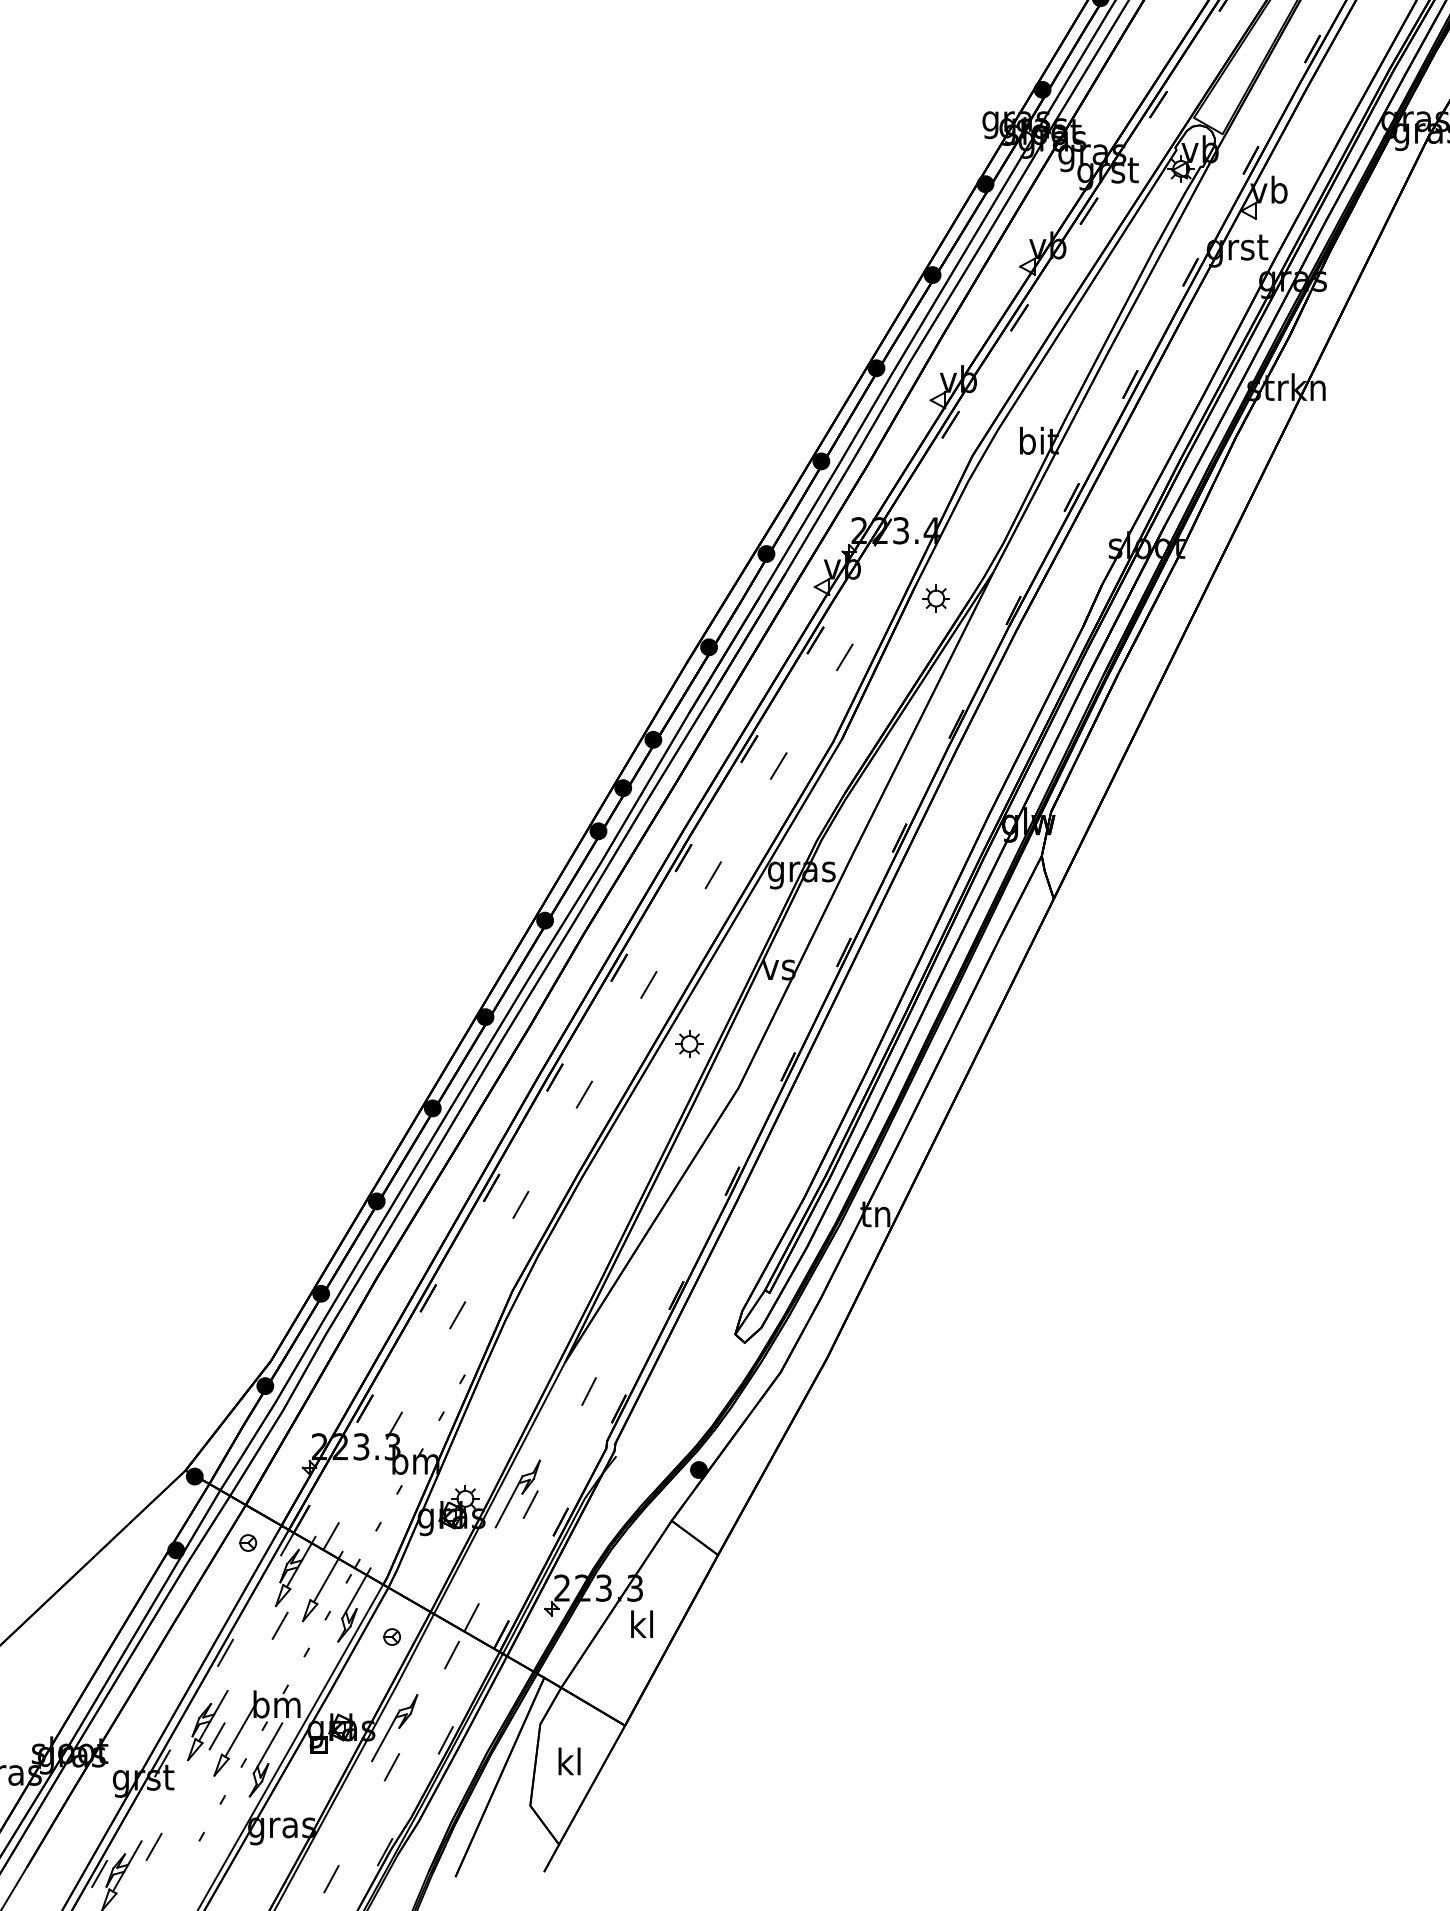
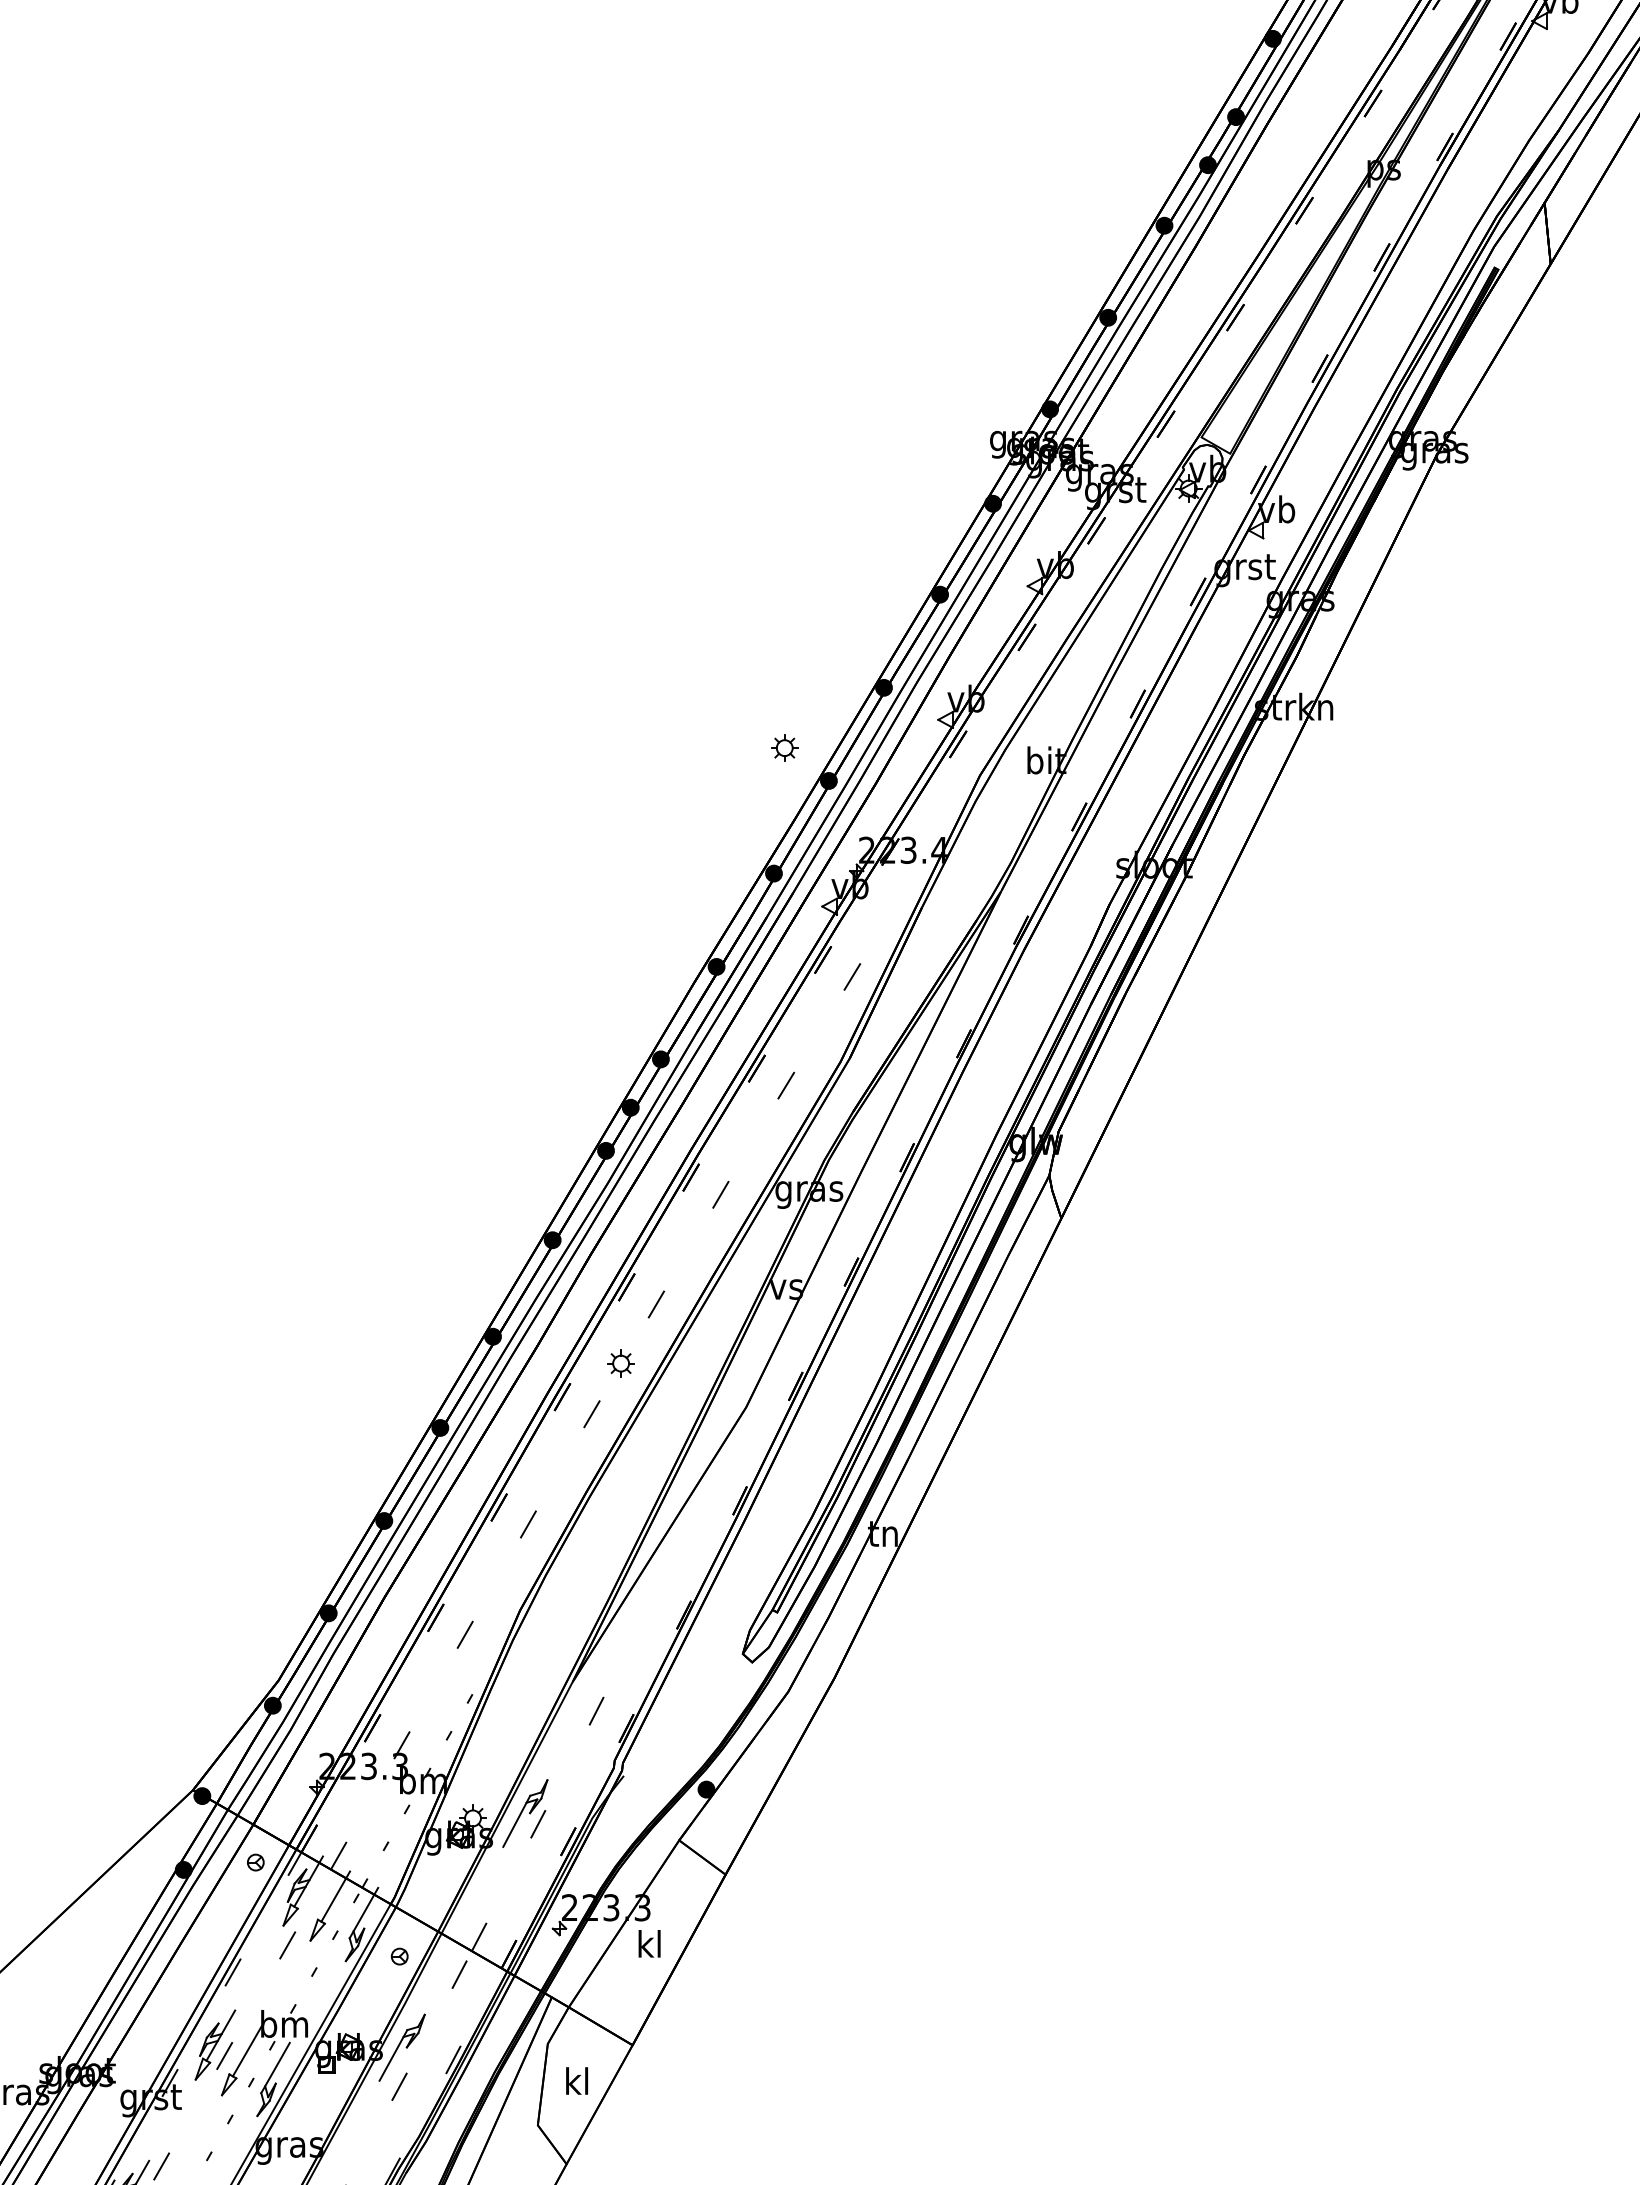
part: (935, 597) -> (784, 747), moved
part: (688, 1043) -> (620, 1363), moved

